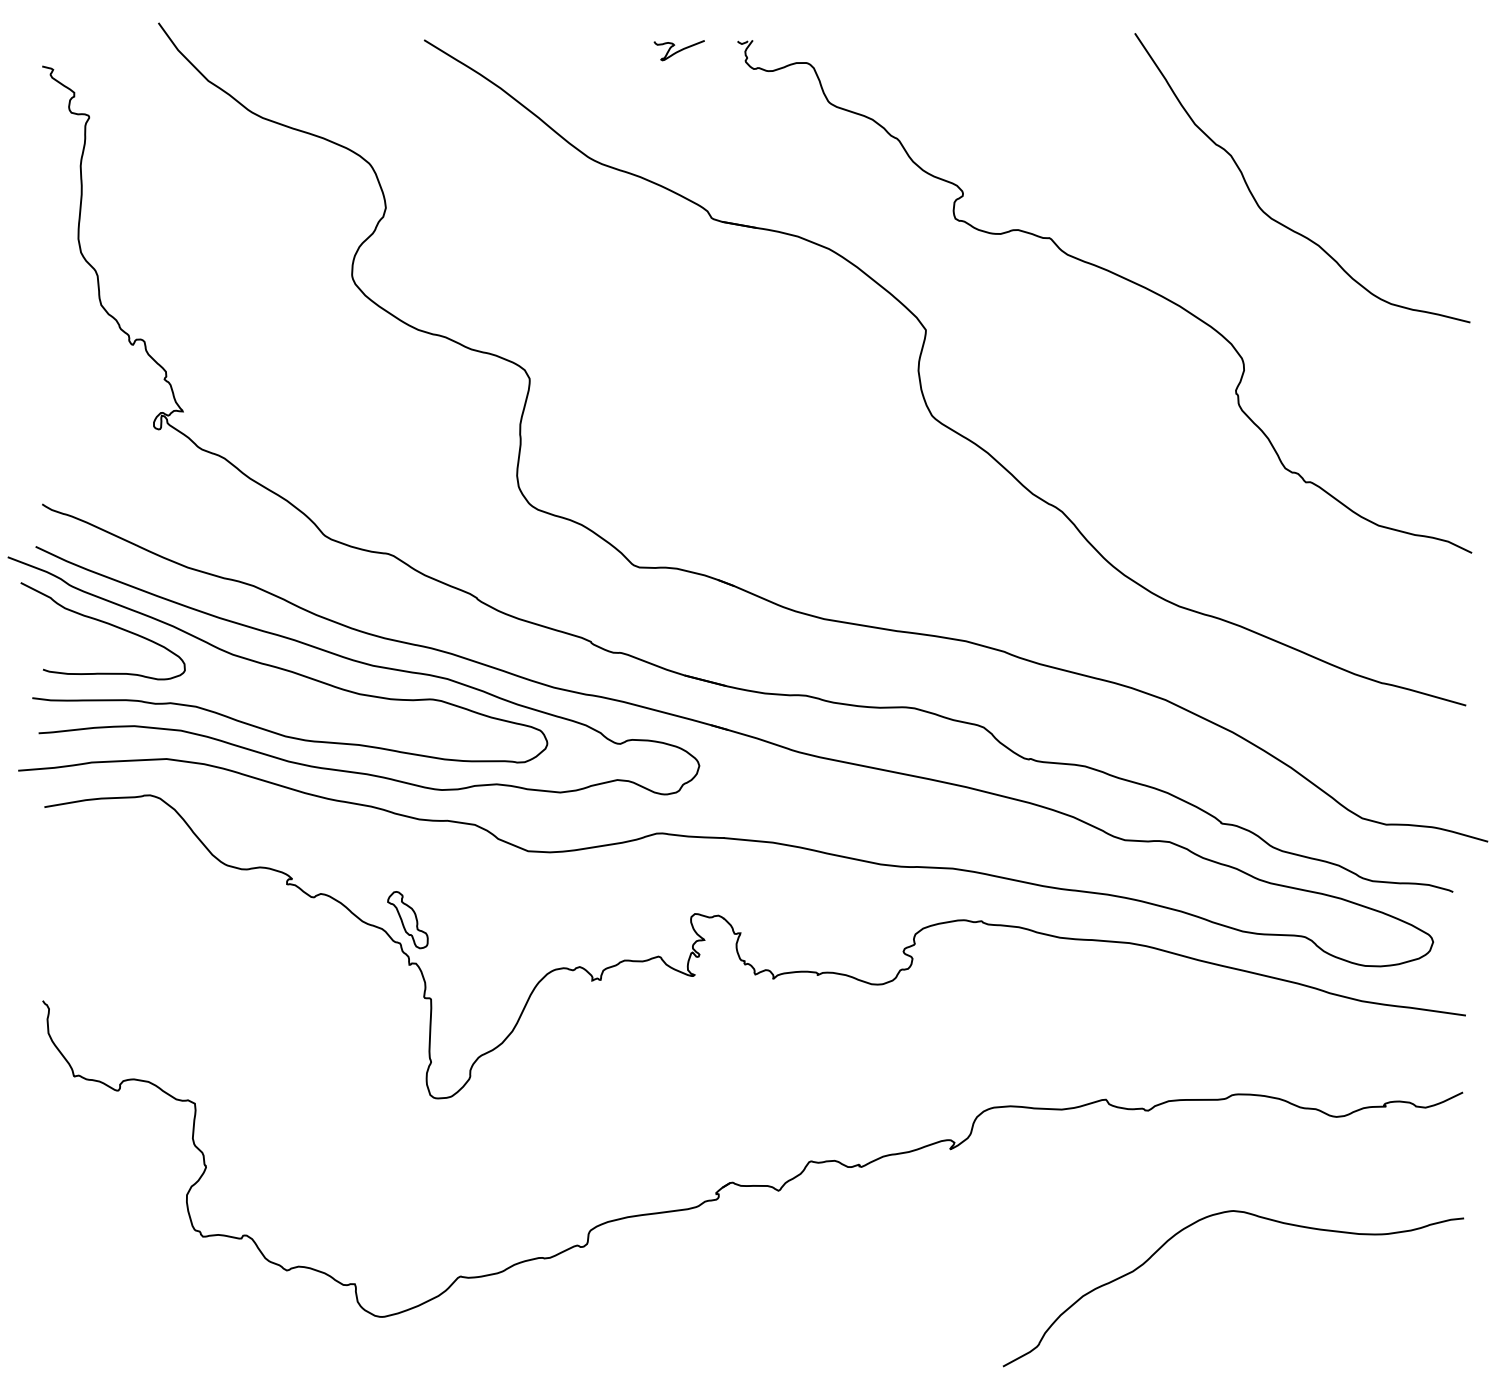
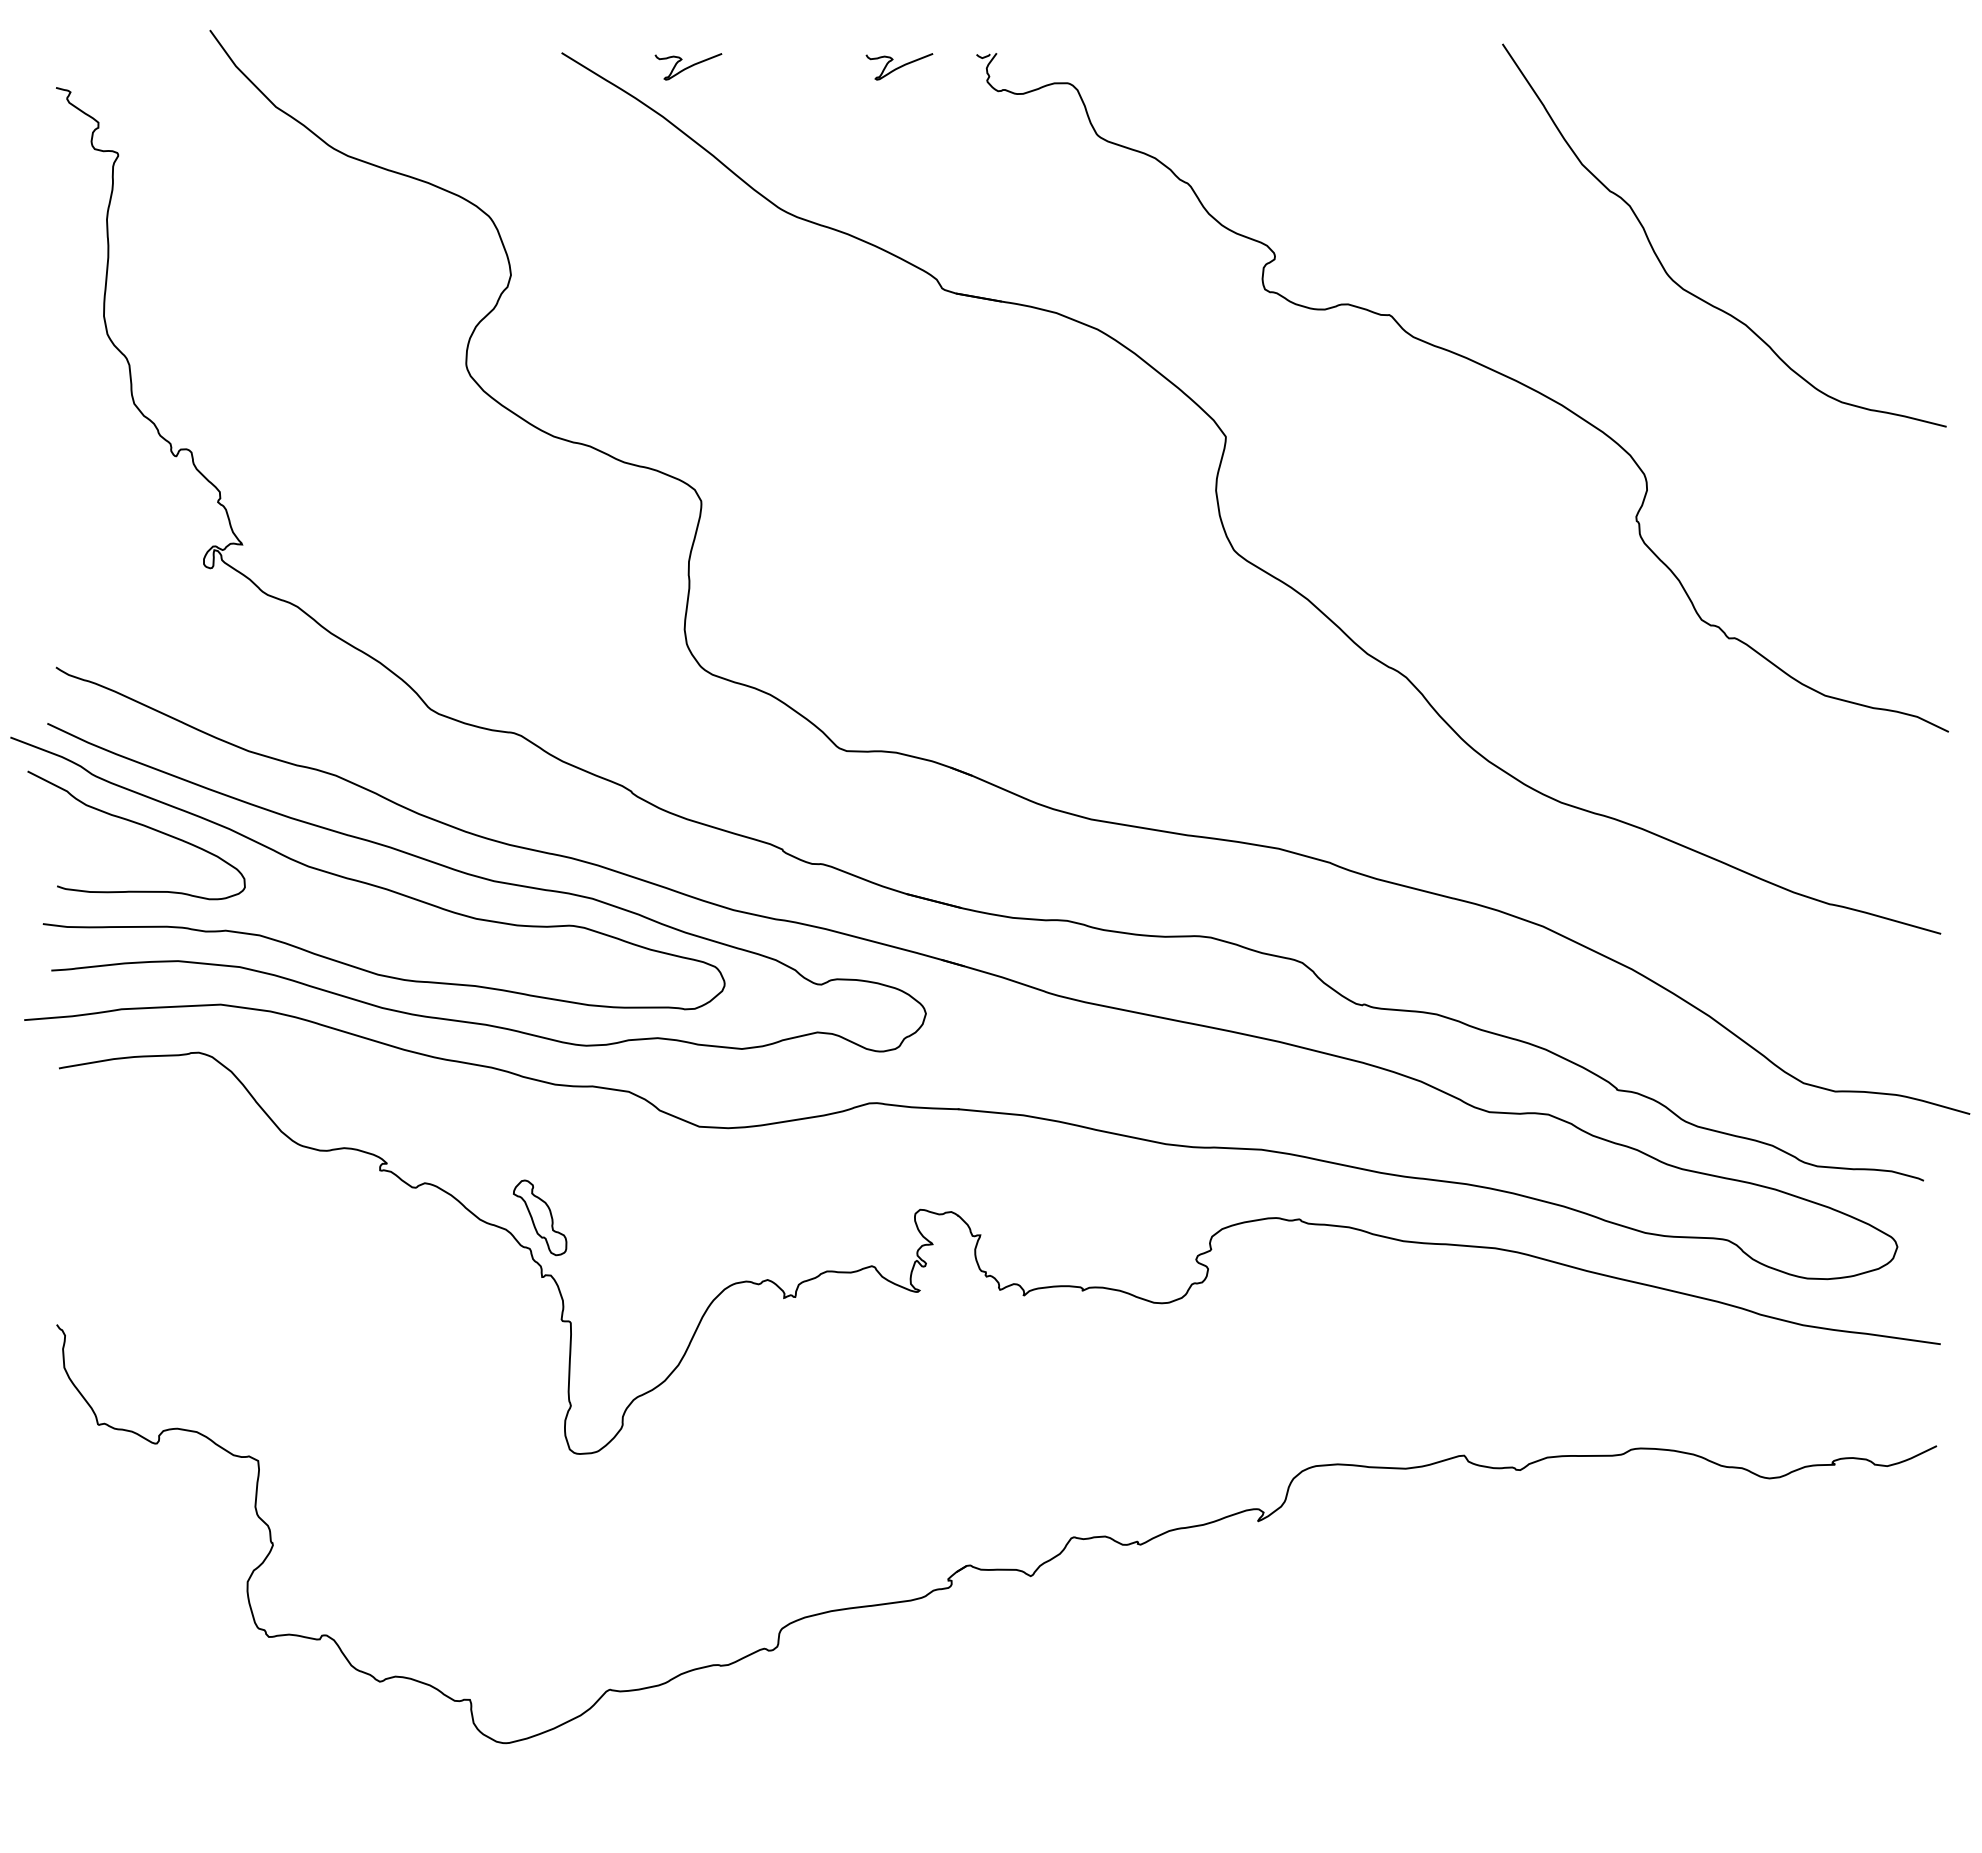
curve: (519, 50) -> (688, 66), added
curve: (1201, 1220) -> (1590, 1615), removed

